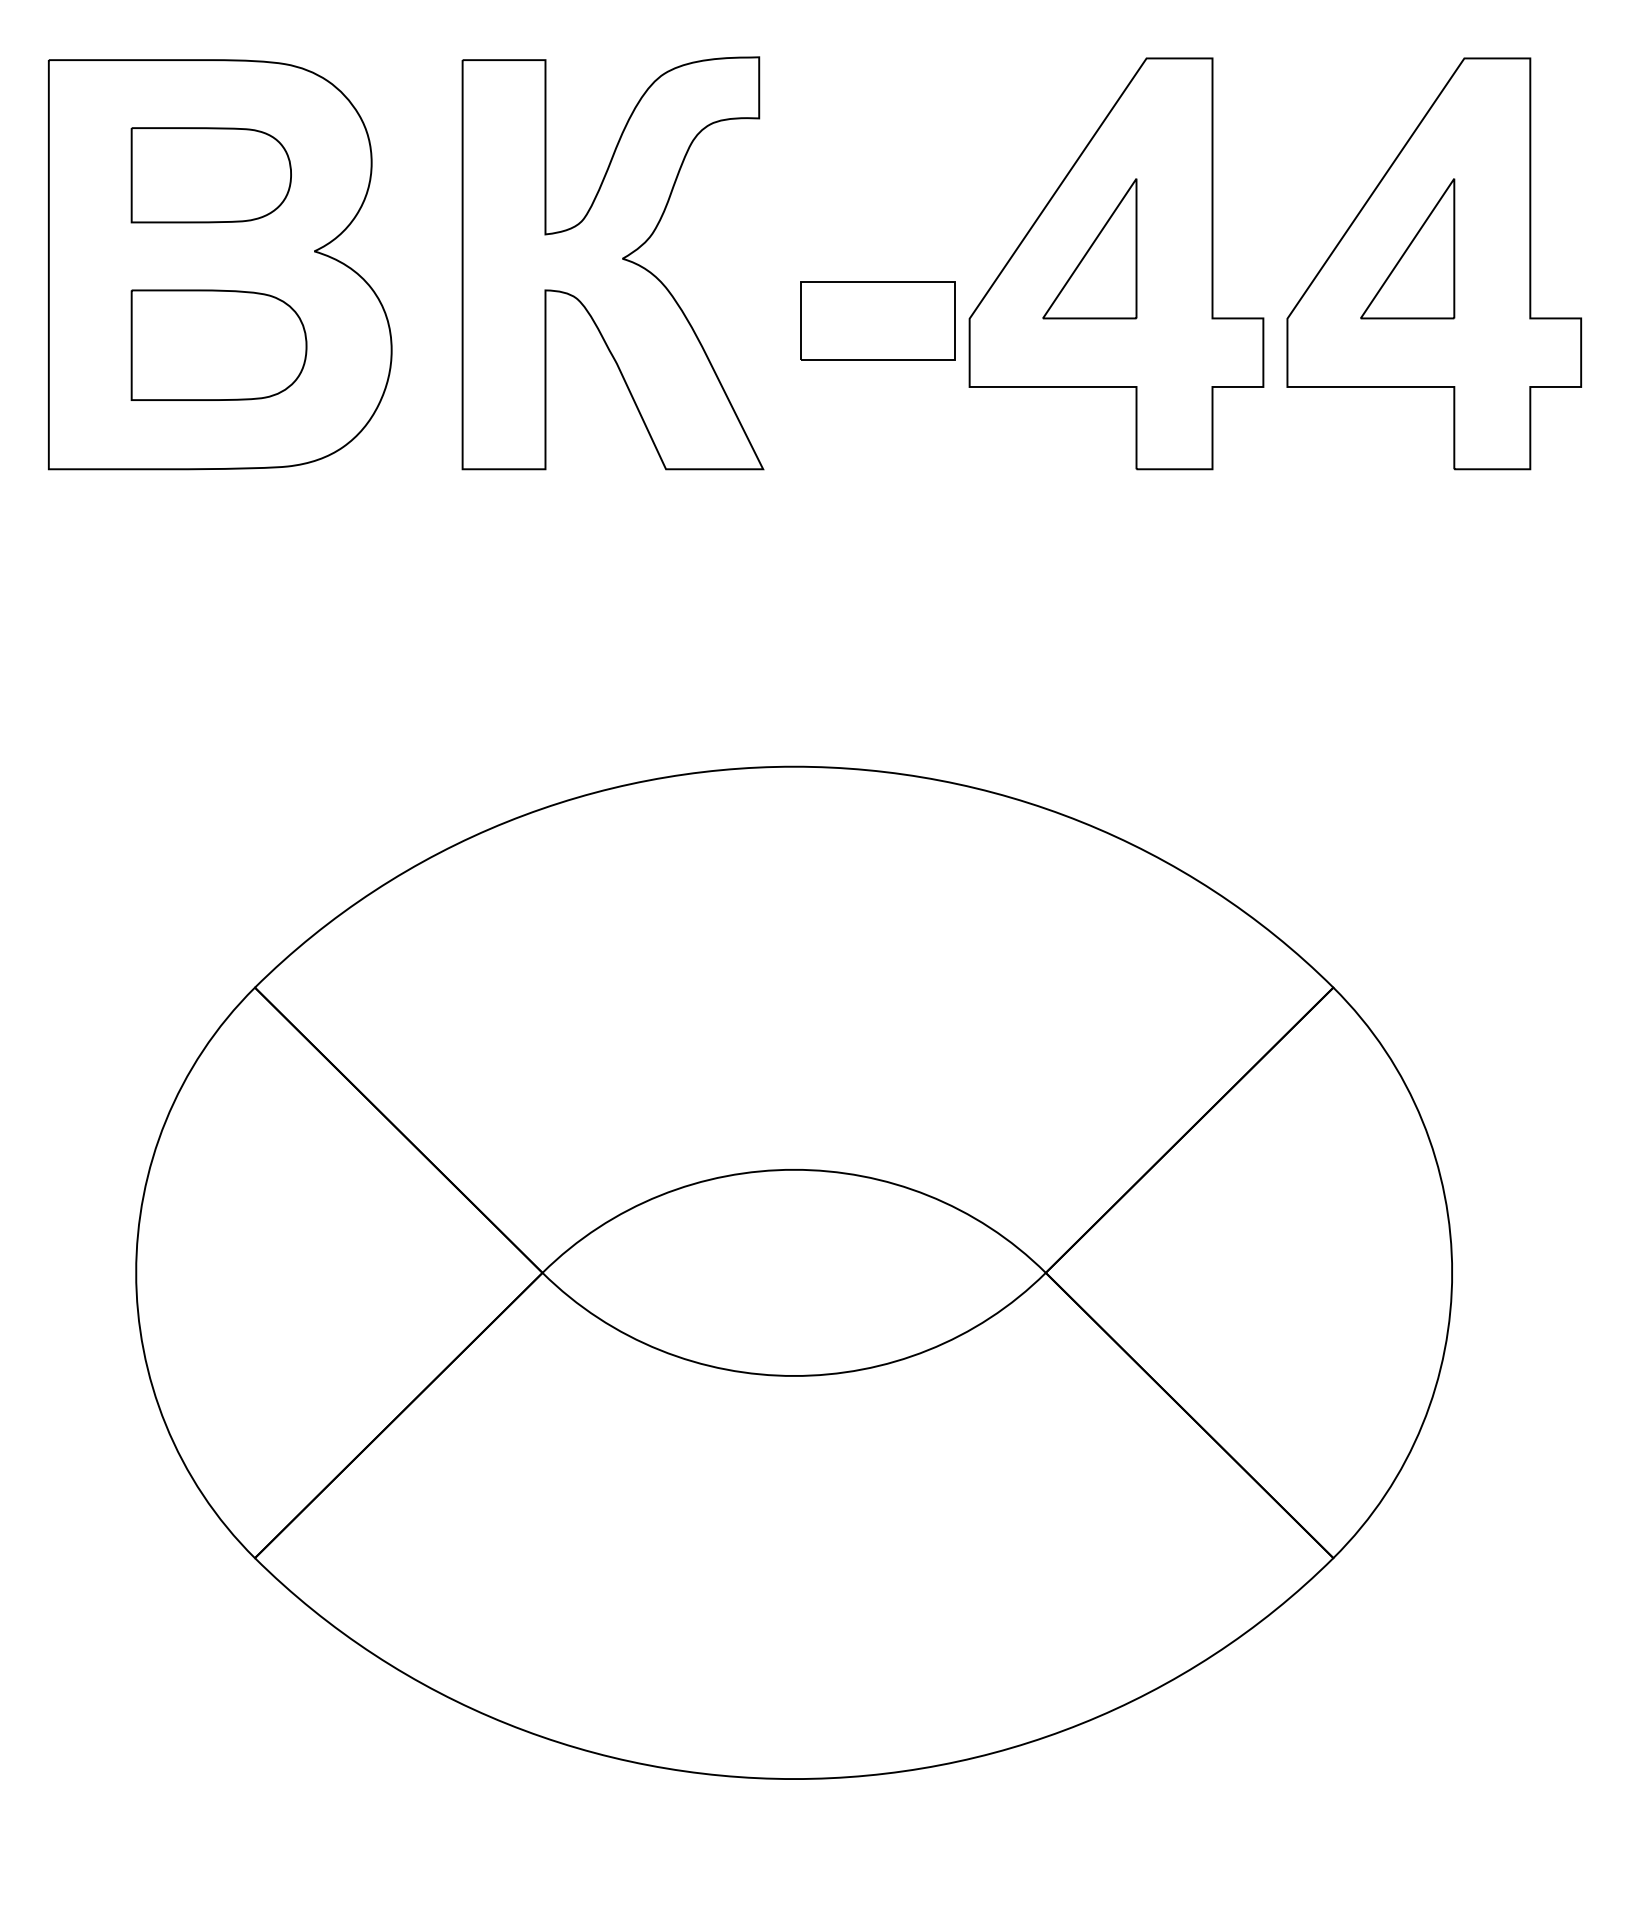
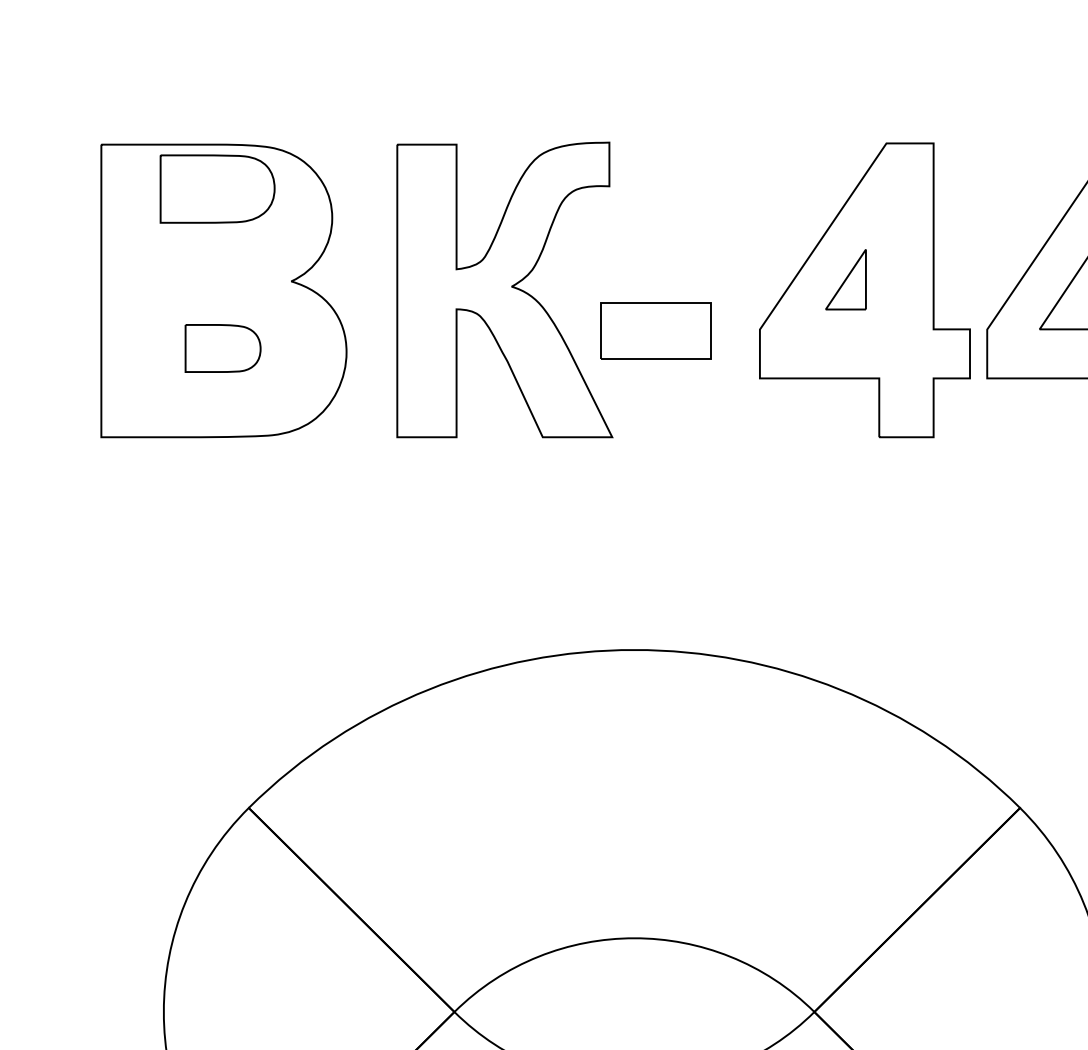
part: (210, 175) -> (216, 189), moved
part: (1089, 248) -> (845, 279), size x0.6
part: (877, 320) -> (656, 330), moved
part: (218, 344) -> (222, 348), size x0.6

